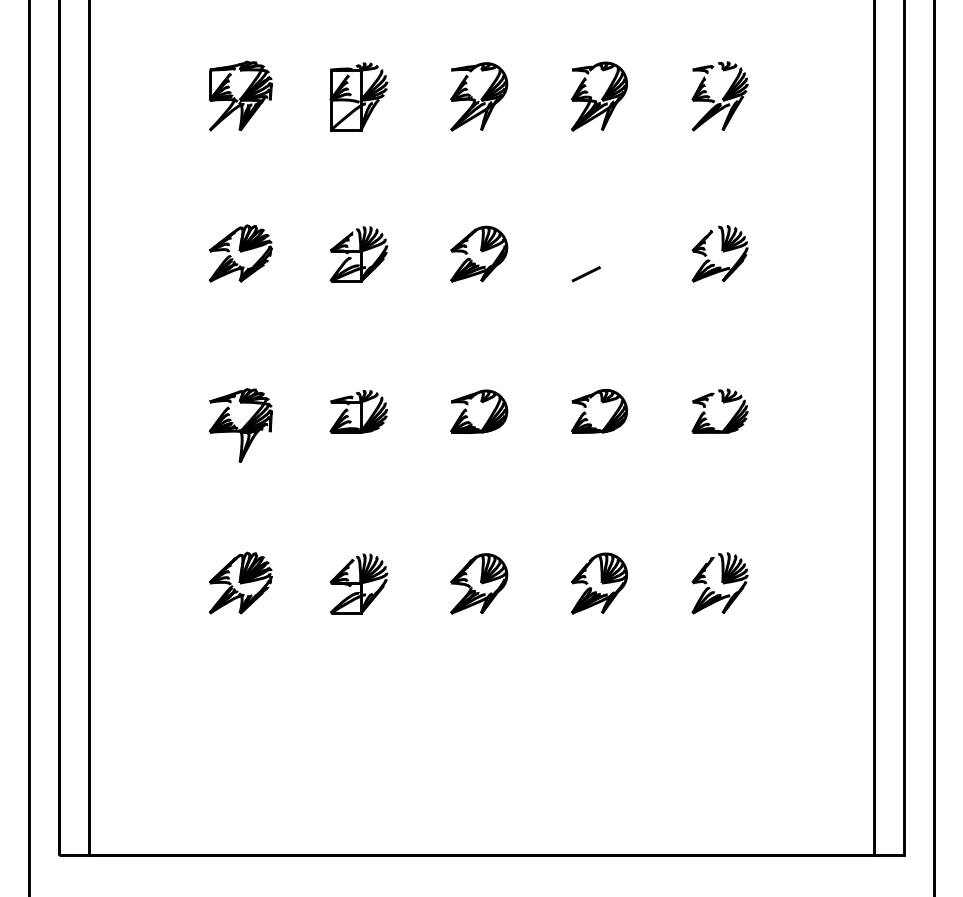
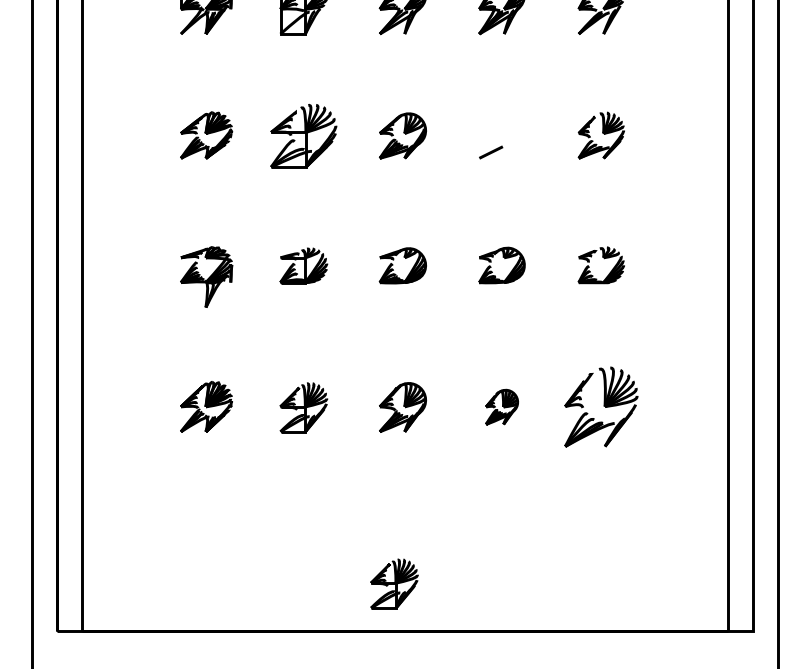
part: (358, 254) -> (303, 136), size x1.4
part: (599, 583) -> (502, 407), size x0.7
part: (719, 583) -> (600, 407), size x1.6
part: (468, 797) -> (394, 583), added

